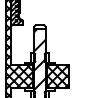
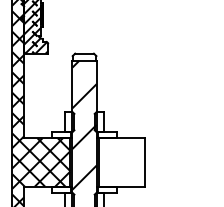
hatch: (57, 76) -> (121, 161), removed

